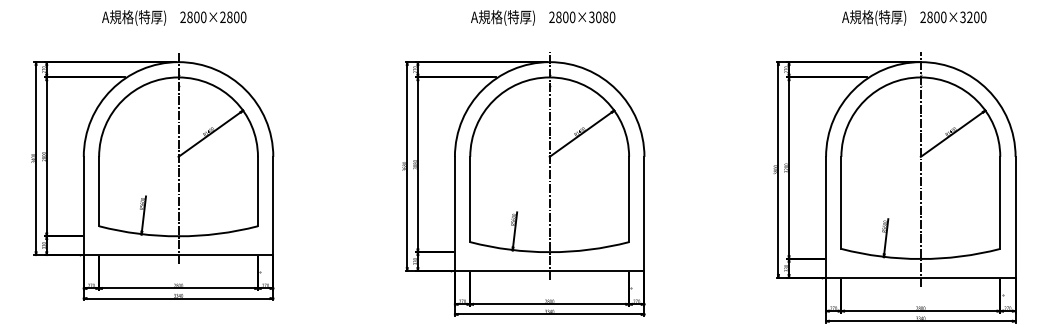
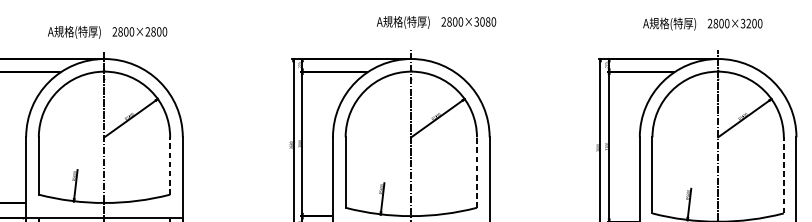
text: (174, 17) -> (107, 32), moved
text: (543, 17) -> (436, 22), moved
text: (914, 17) -> (702, 23), moved
line: (257, 191) -> (169, 165), solid -> dashed
line: (629, 199) -> (477, 172), solid -> dashed
line: (1000, 202) -> (784, 175), solid -> dashed

